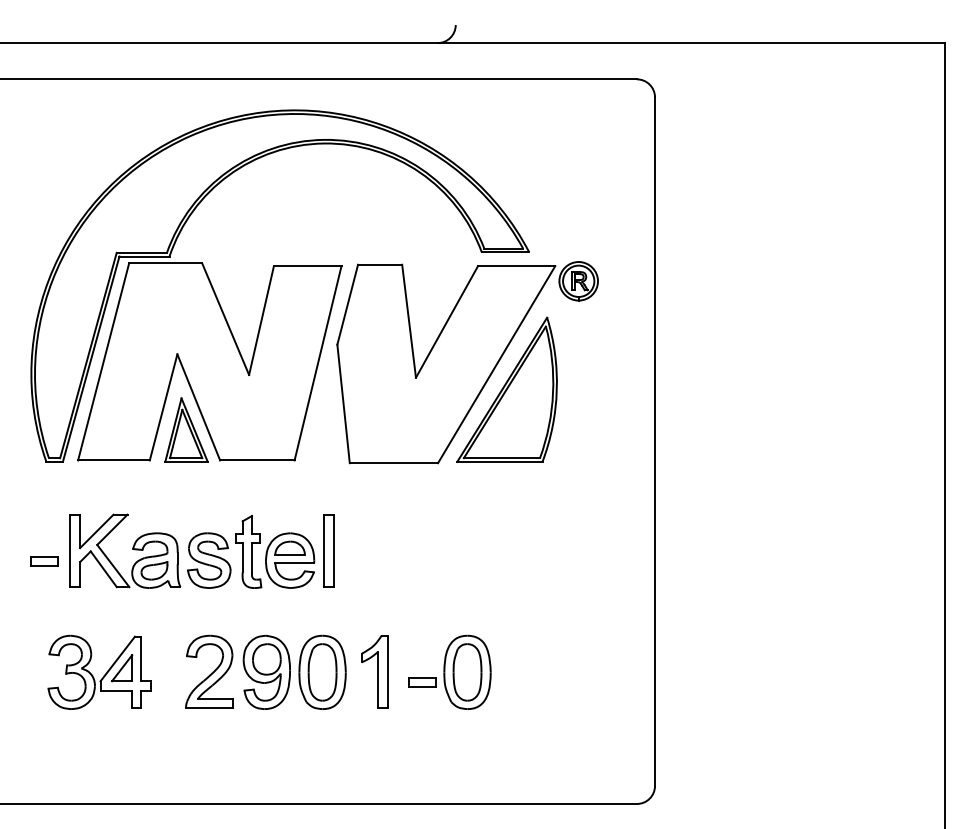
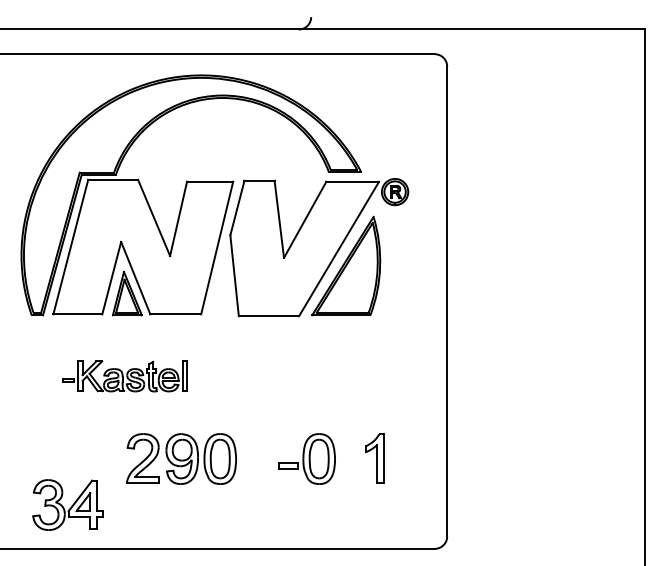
part: (182, 551) -> (124, 376), size x0.6
part: (98, 671) -> (67, 504), moved
part: (374, 671) -> (374, 458), moved

